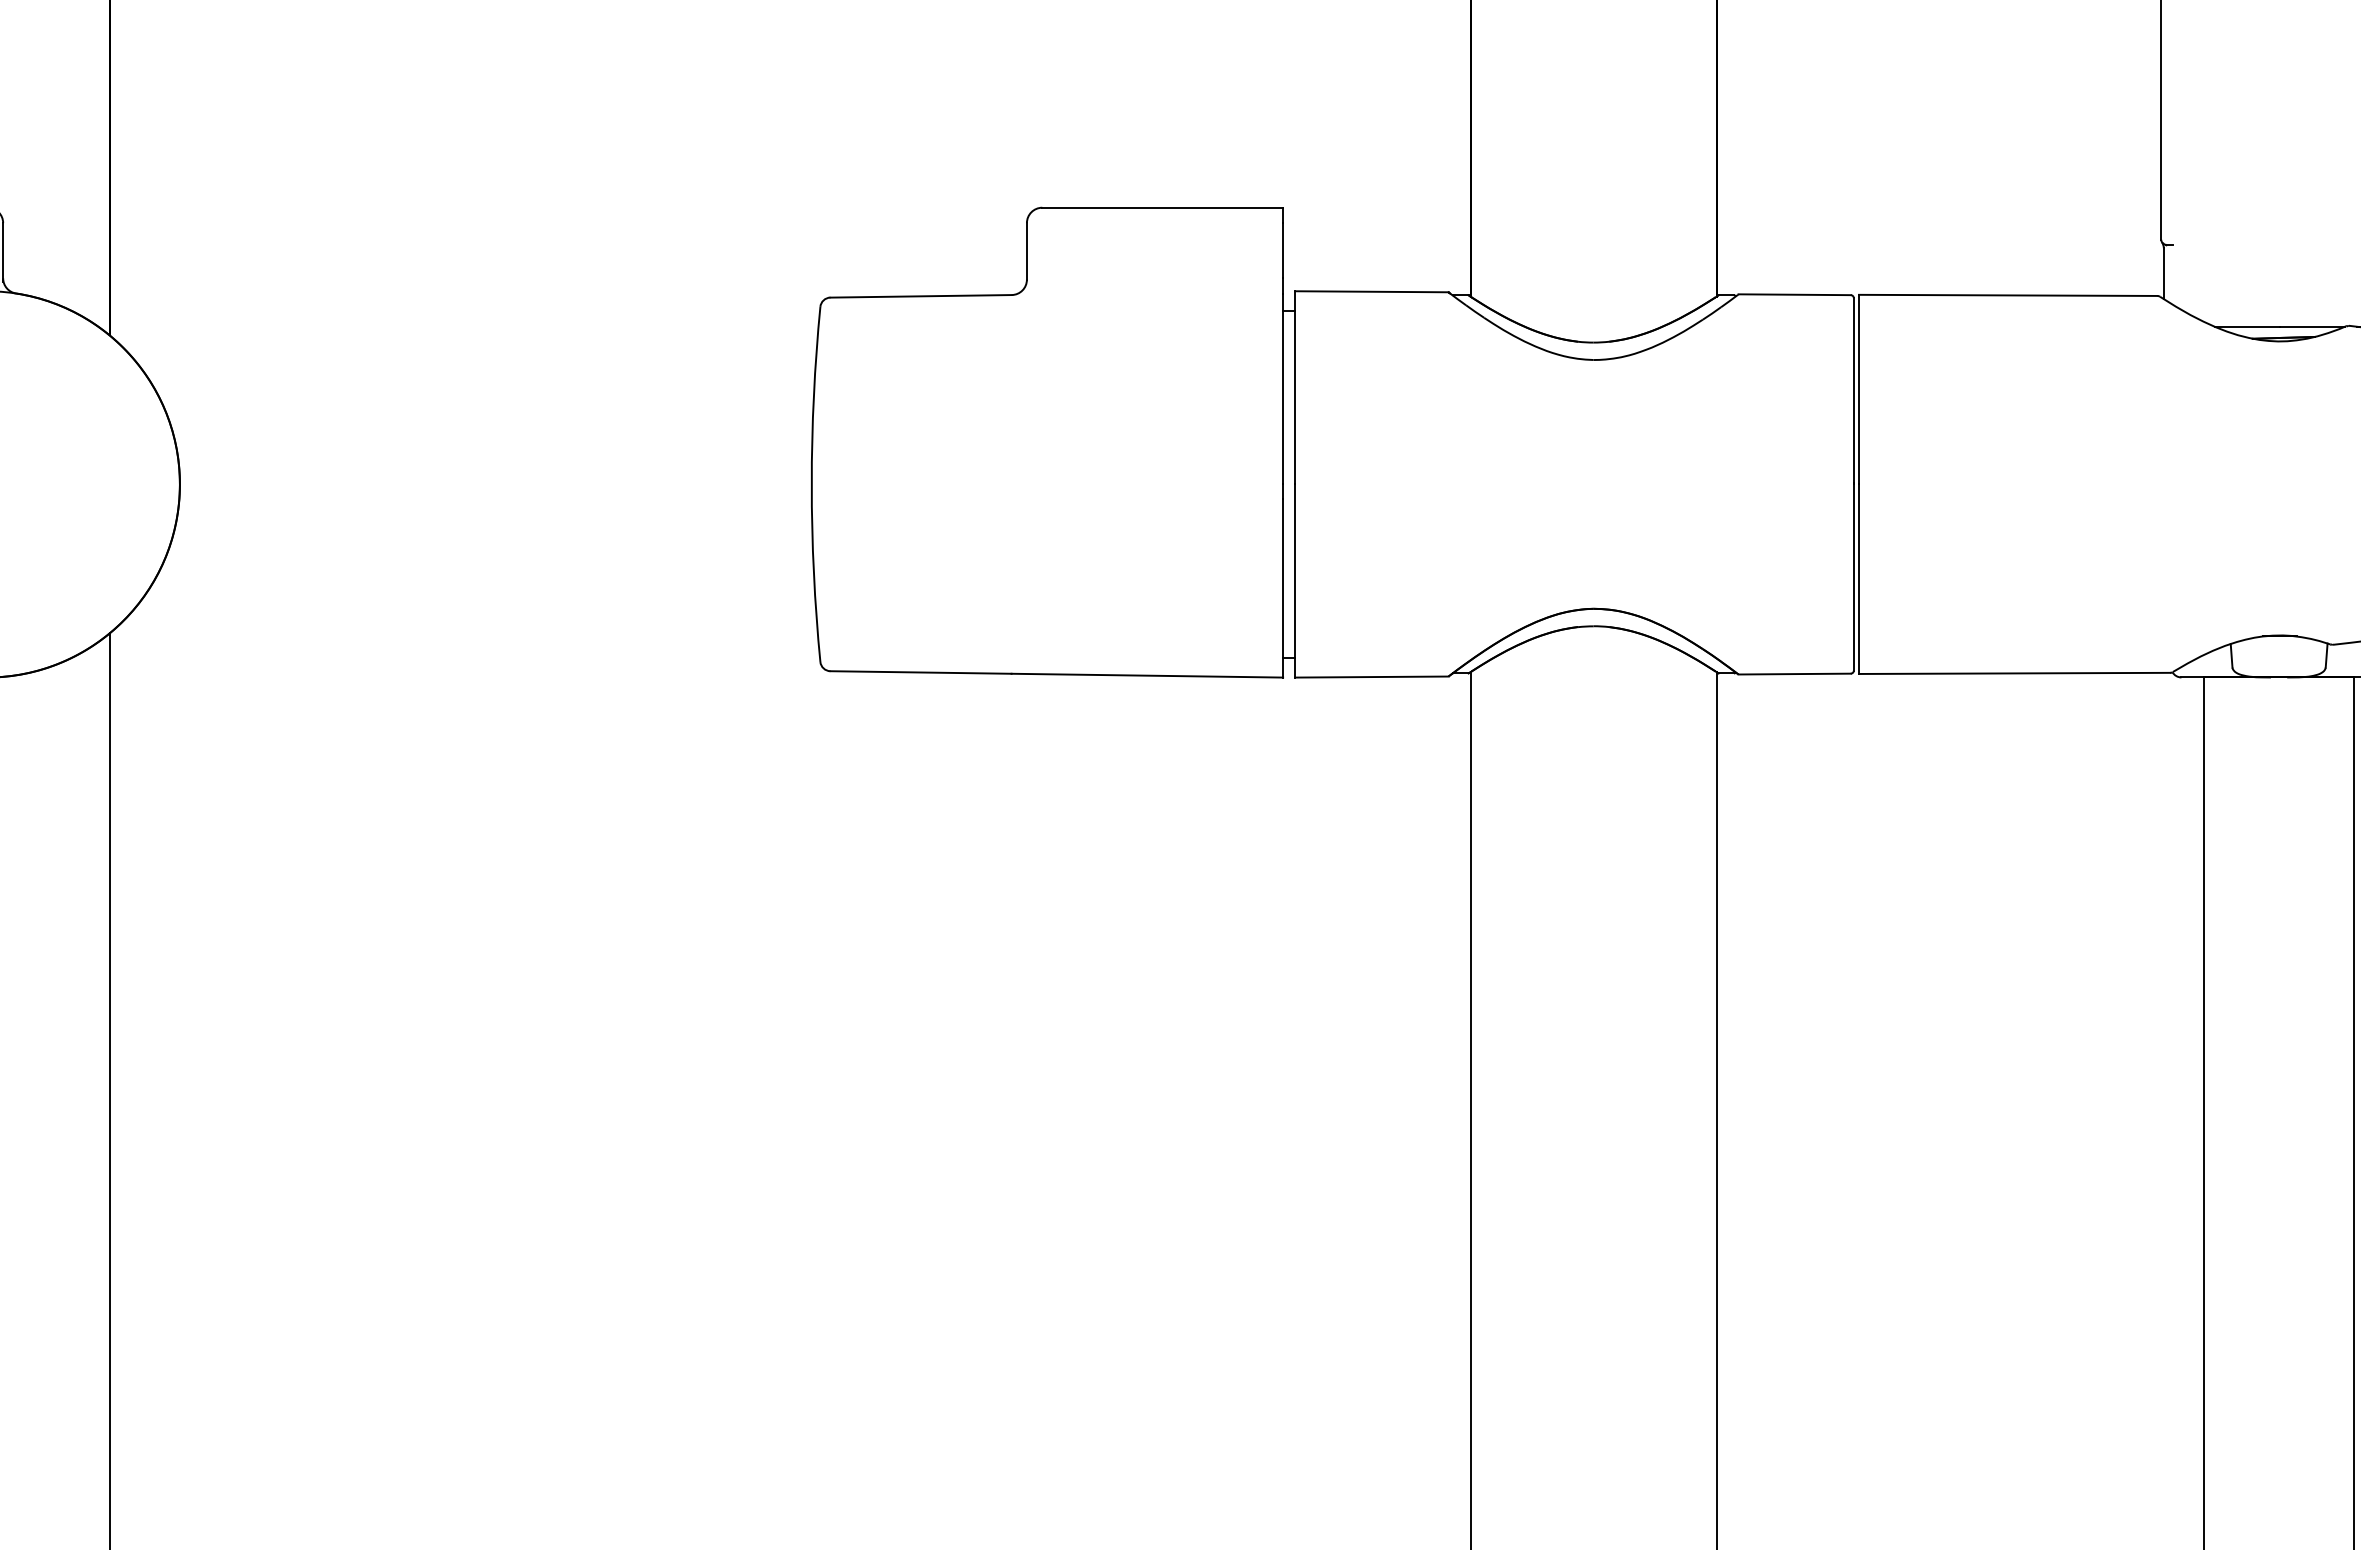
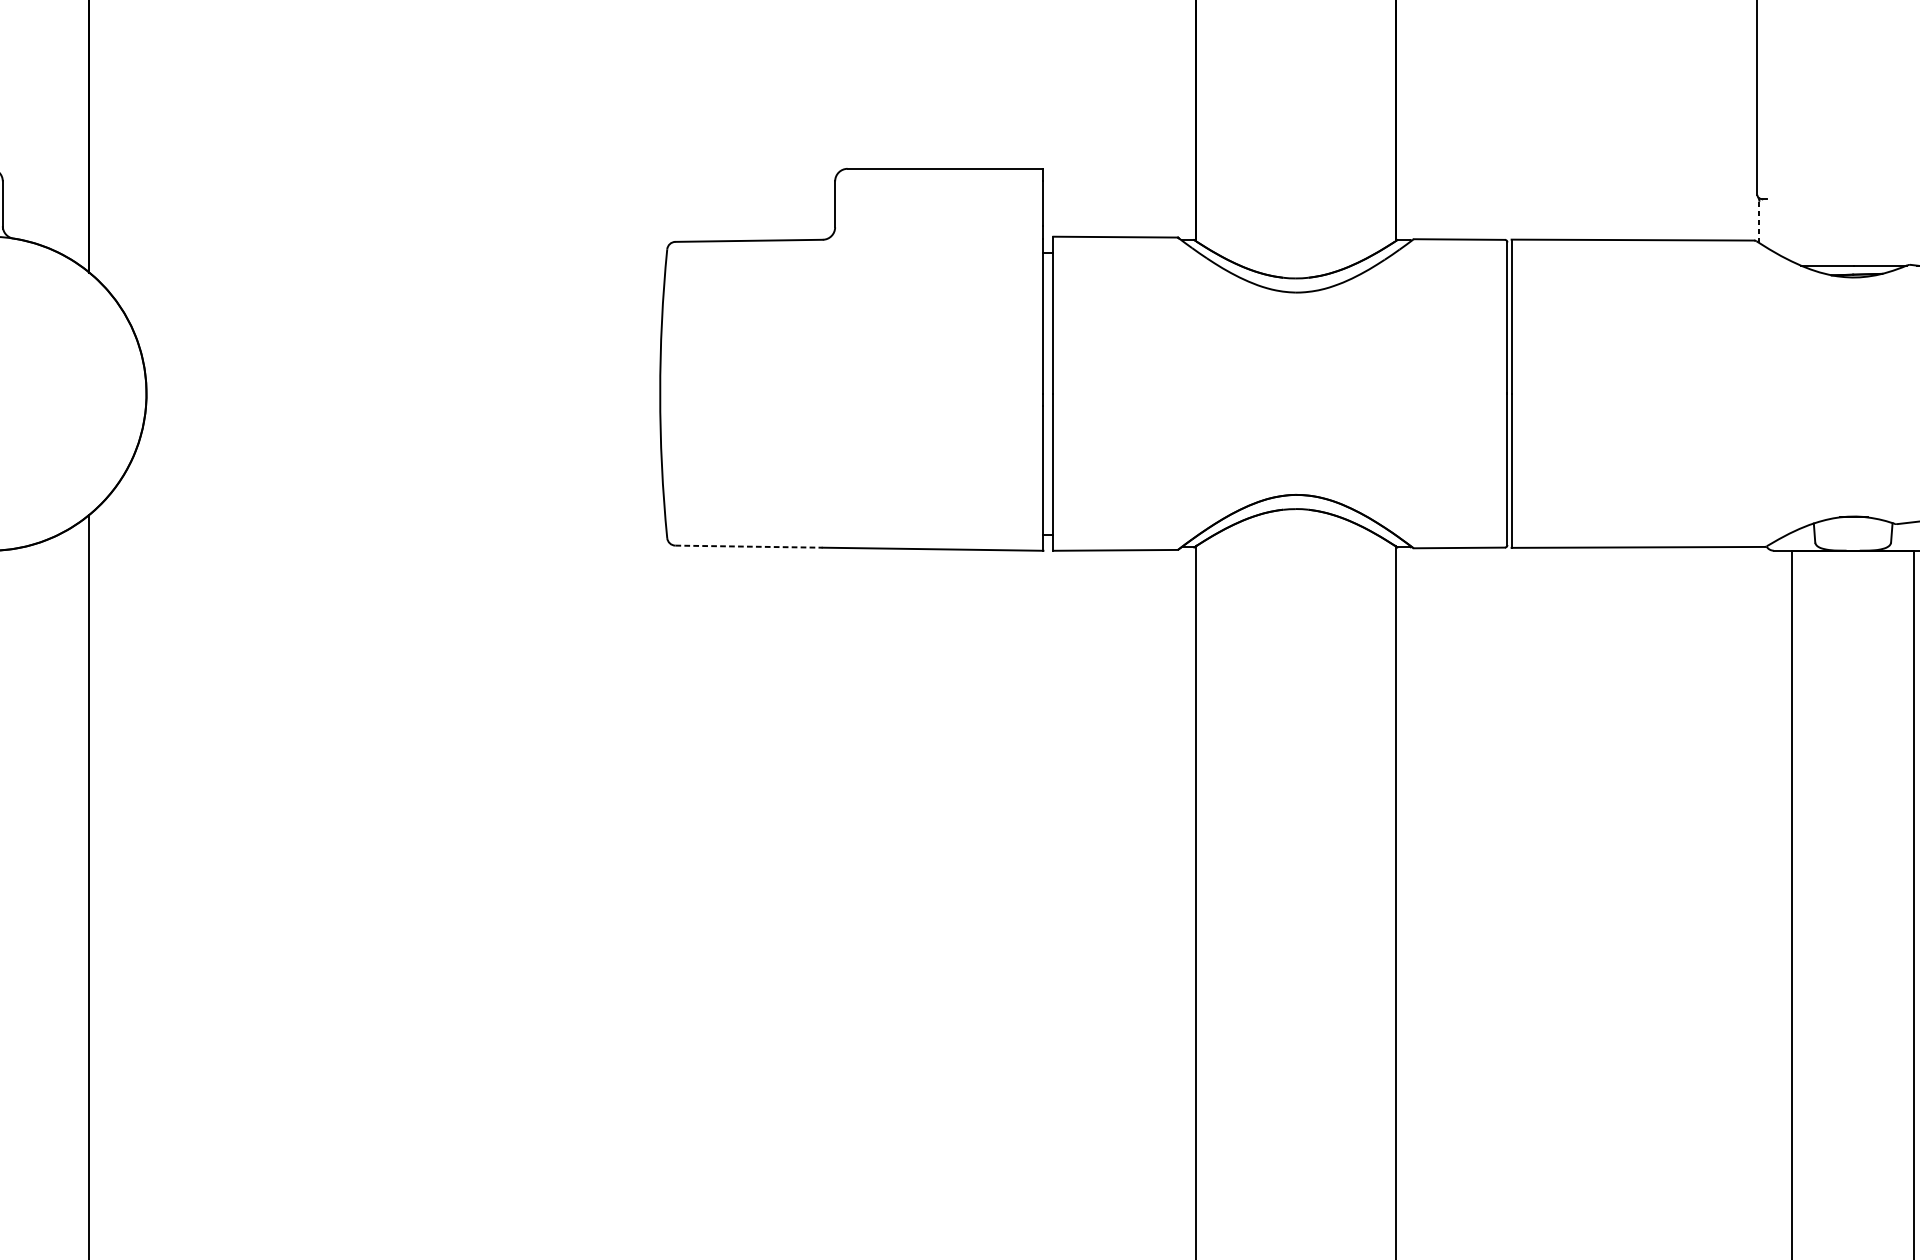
line: (2163, 274) -> (1759, 223), solid -> dashed
line: (921, 672) -> (749, 546), solid -> dashed

